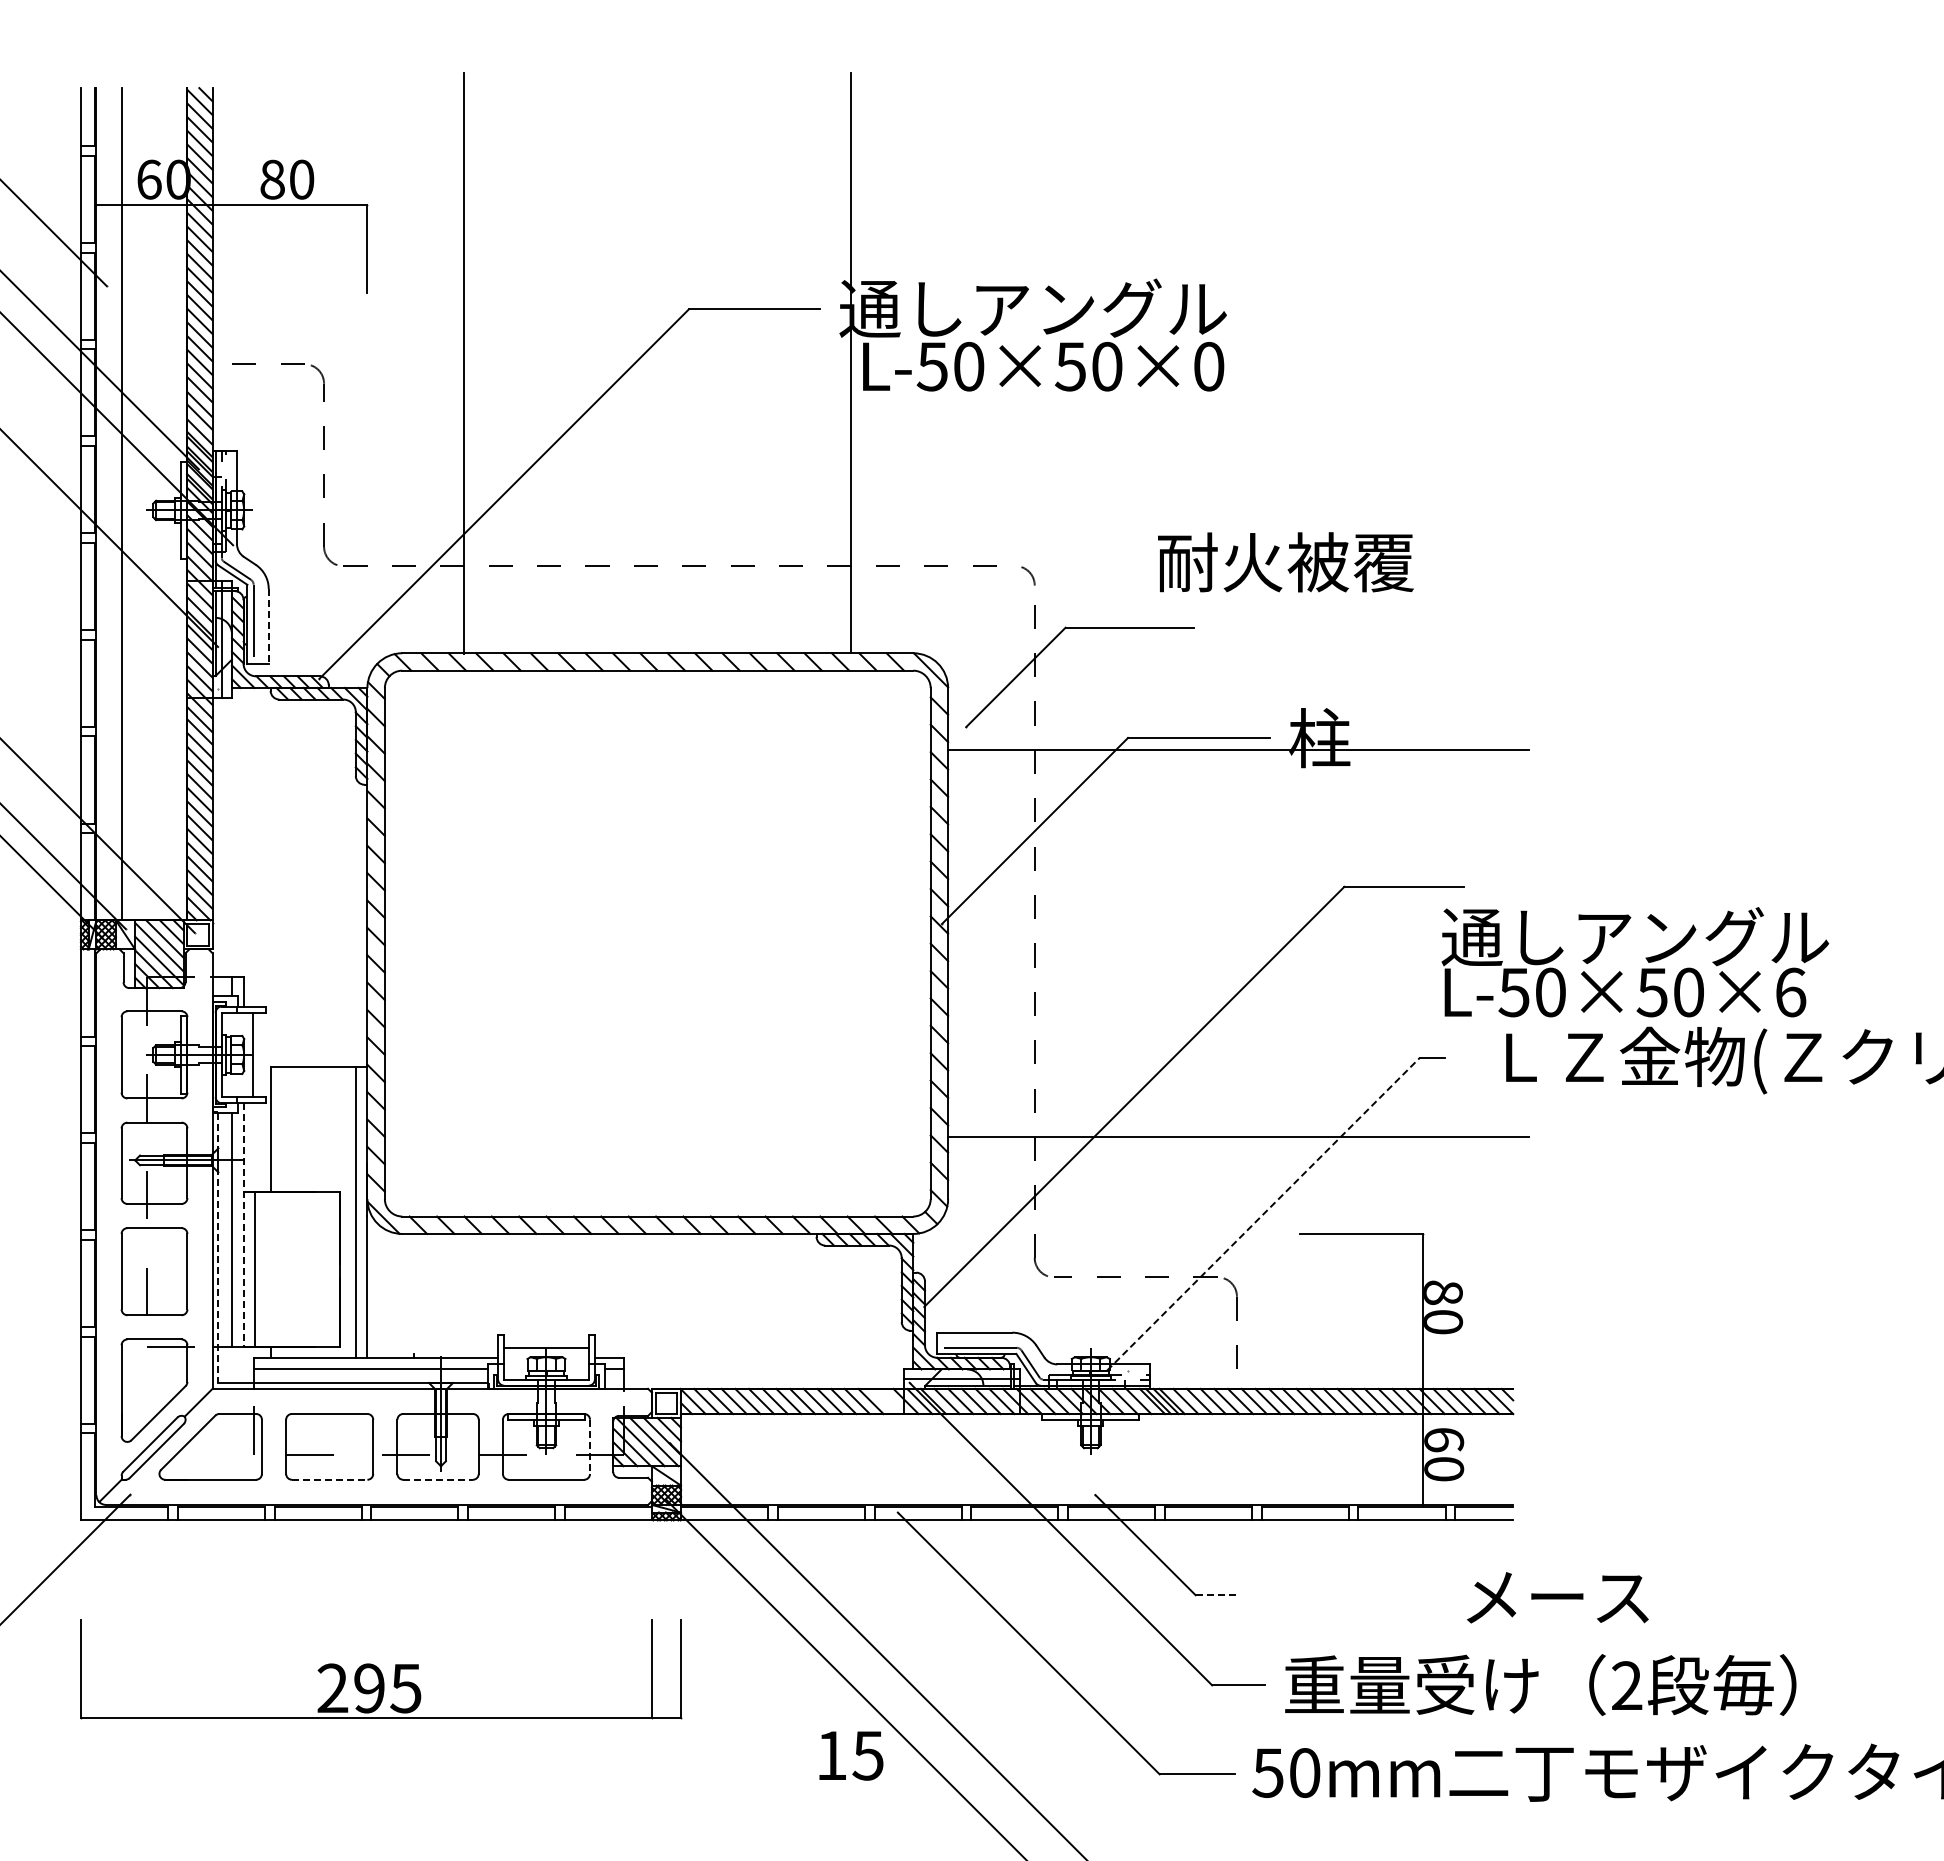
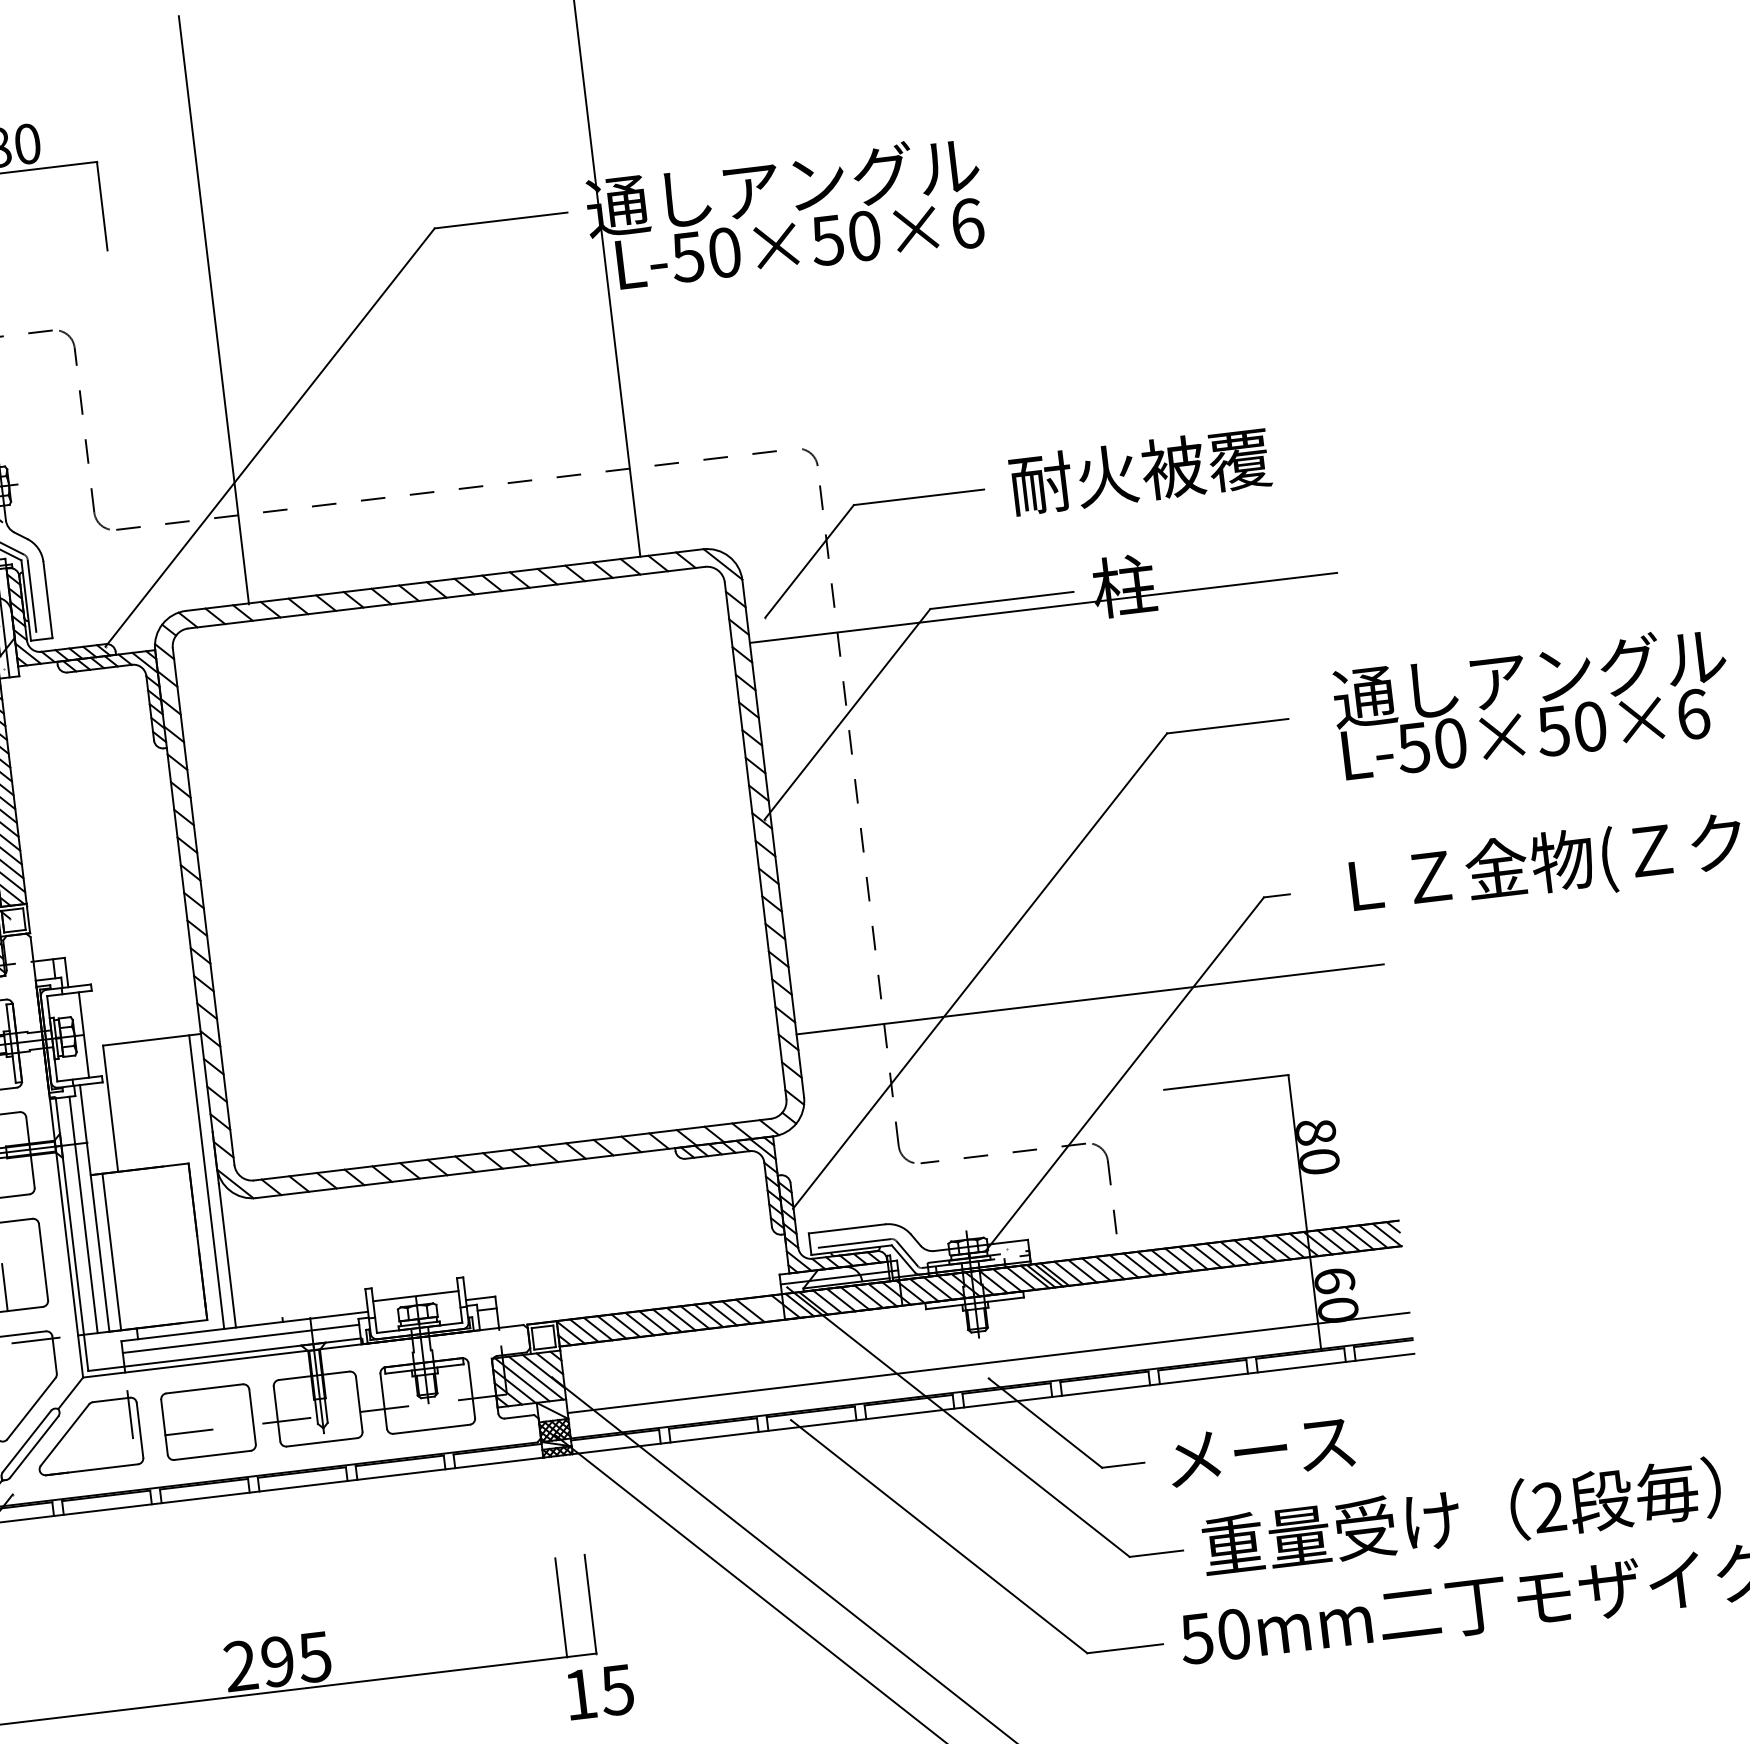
text: (1209, 366) -> (967, 223), L-50×50×0 -> L-50×50×6
text: (1285, 562) -> (1140, 471), moved
line: (268, 626) -> (47, 599), dashed -> solid
text: (1635, 962) -> (1532, 702), moved
line: (1263, 1213) -> (1124, 1073), dashed -> solid
line: (243, 1225) -> (94, 1208), dashed -> solid
line: (218, 1248) -> (72, 1234), dashed -> solid
line: (590, 1447) -> (472, 1391), dashed -> solid
line: (329, 1479) -> (212, 1455), dashed -> solid
line: (438, 1479) -> (322, 1442), dashed -> solid
line: (1097, 1479) -> (988, 1362), added
line: (1216, 1595) -> (1123, 1465), dashed -> solid
text: (1557, 1597) -> (1260, 1451), moved
text: (851, 1755) -> (600, 1691), moved

